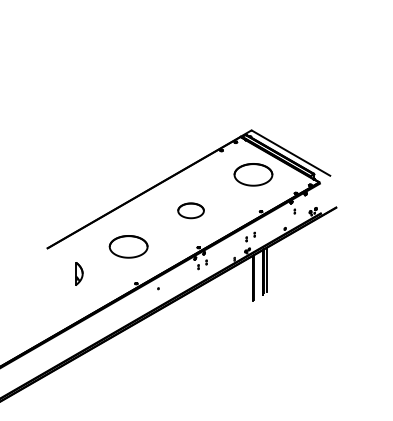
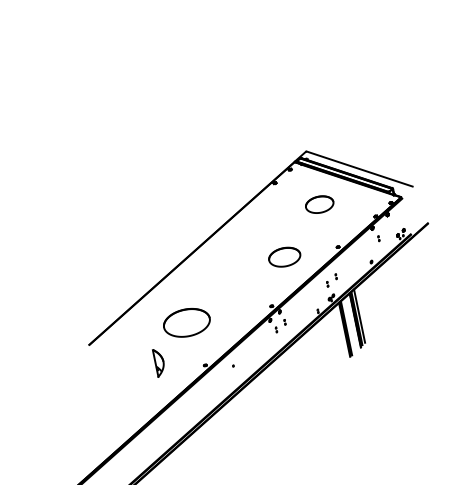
part: (253, 174) -> (319, 204), size x0.6
part: (190, 210) -> (283, 256), moved
part: (79, 273) -> (159, 362), moved

